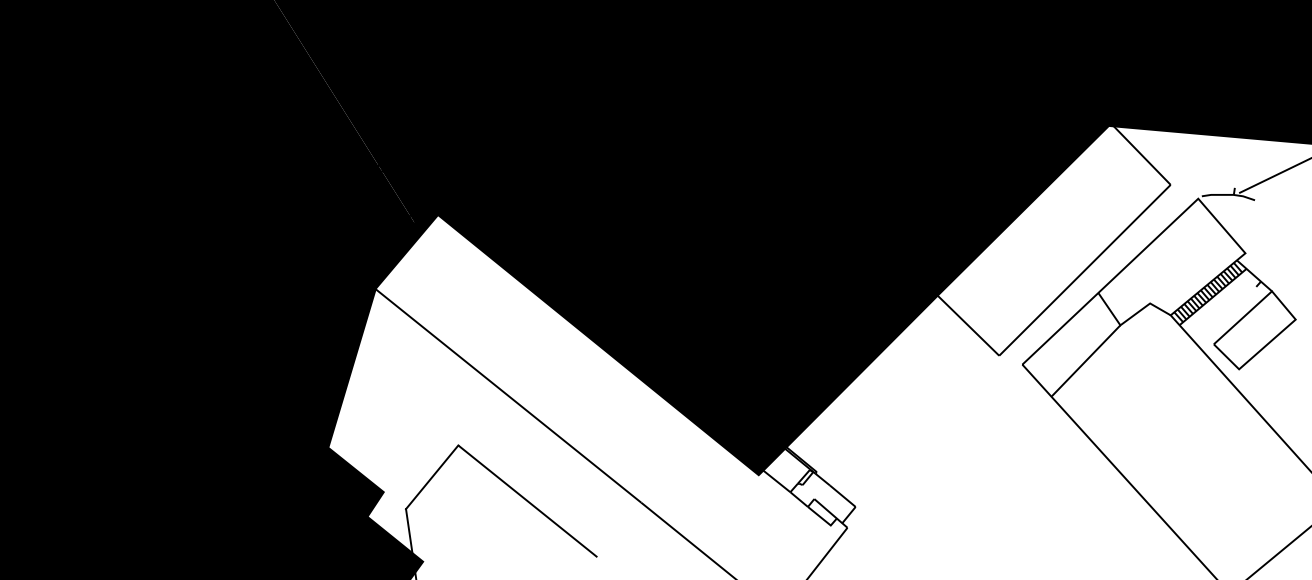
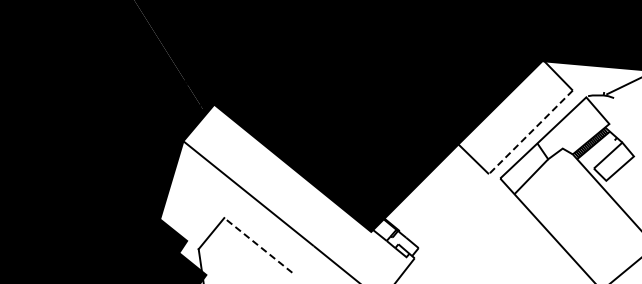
line: (1084, 270) -> (530, 132), solid -> dashed
line: (528, 501) -> (258, 245), solid -> dashed

